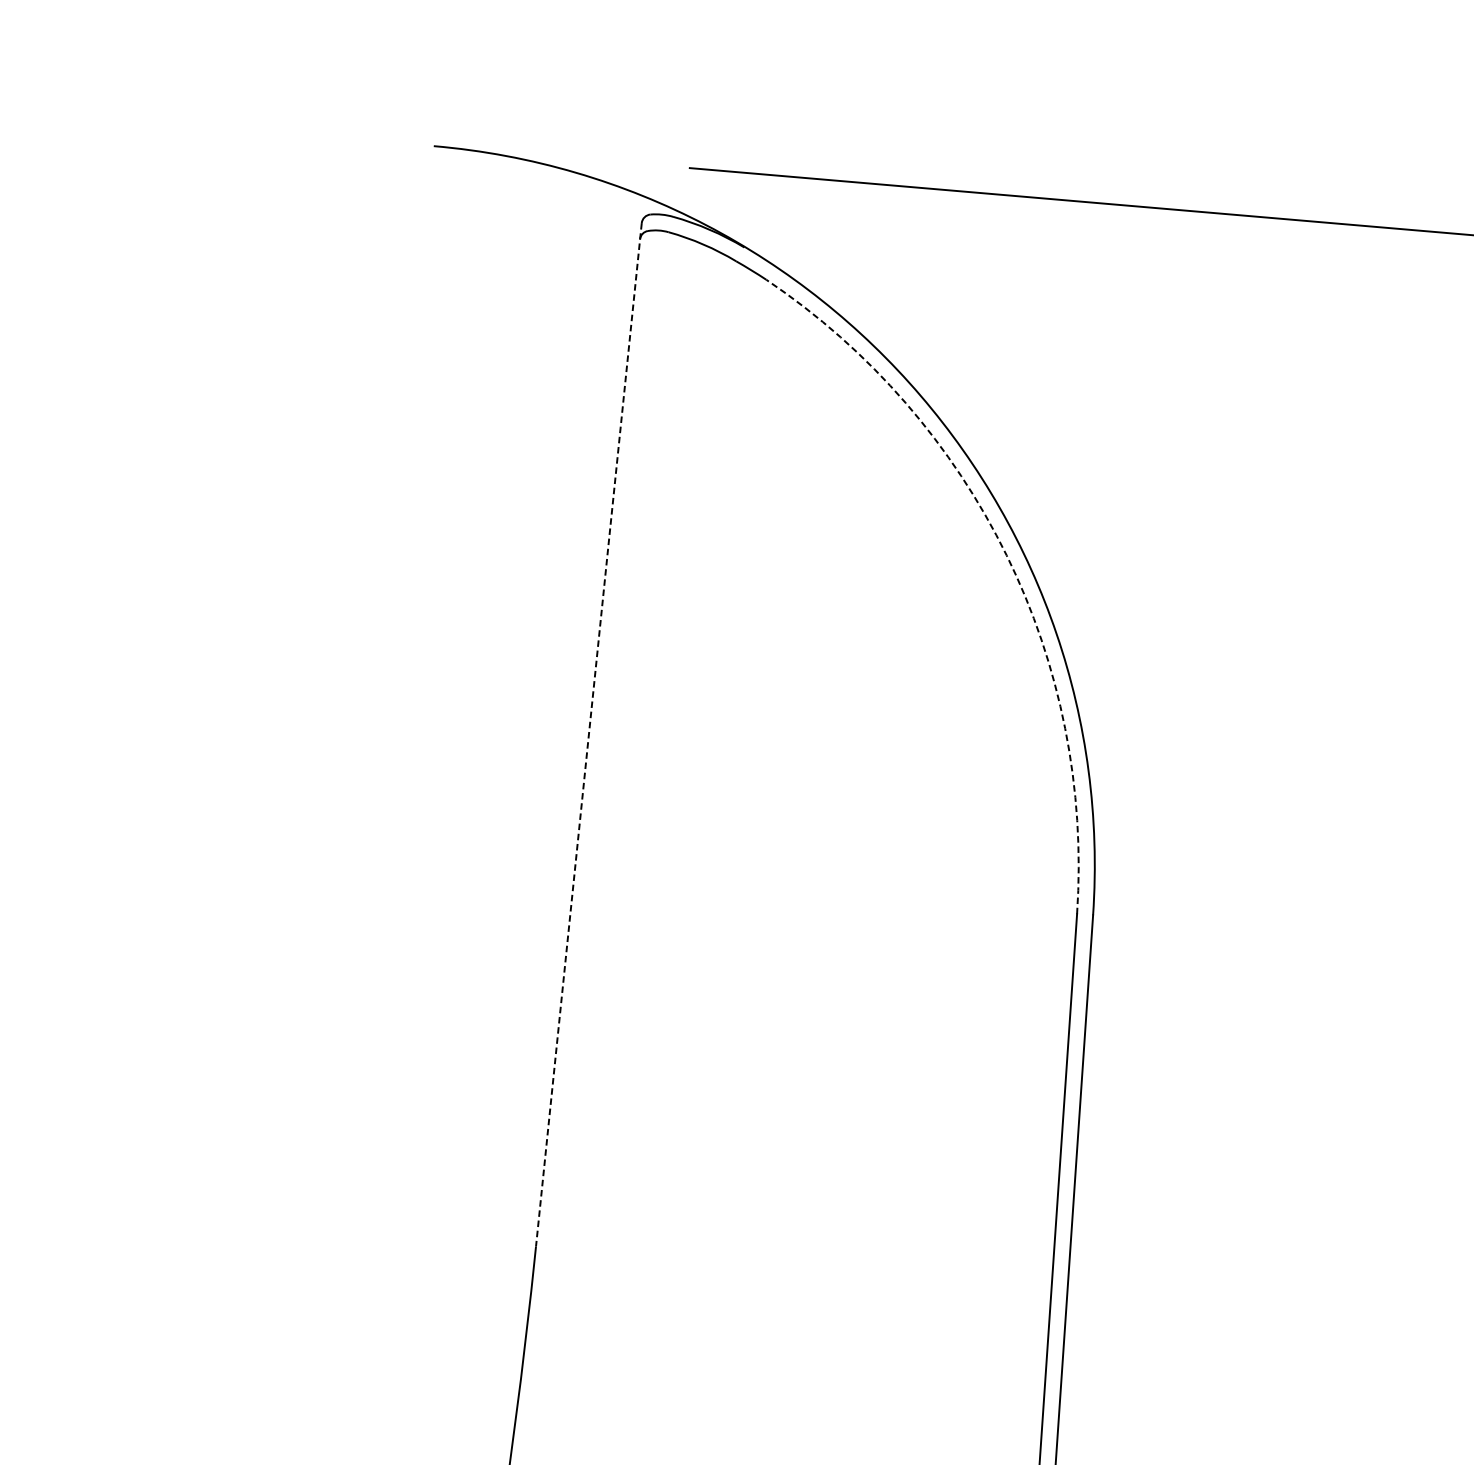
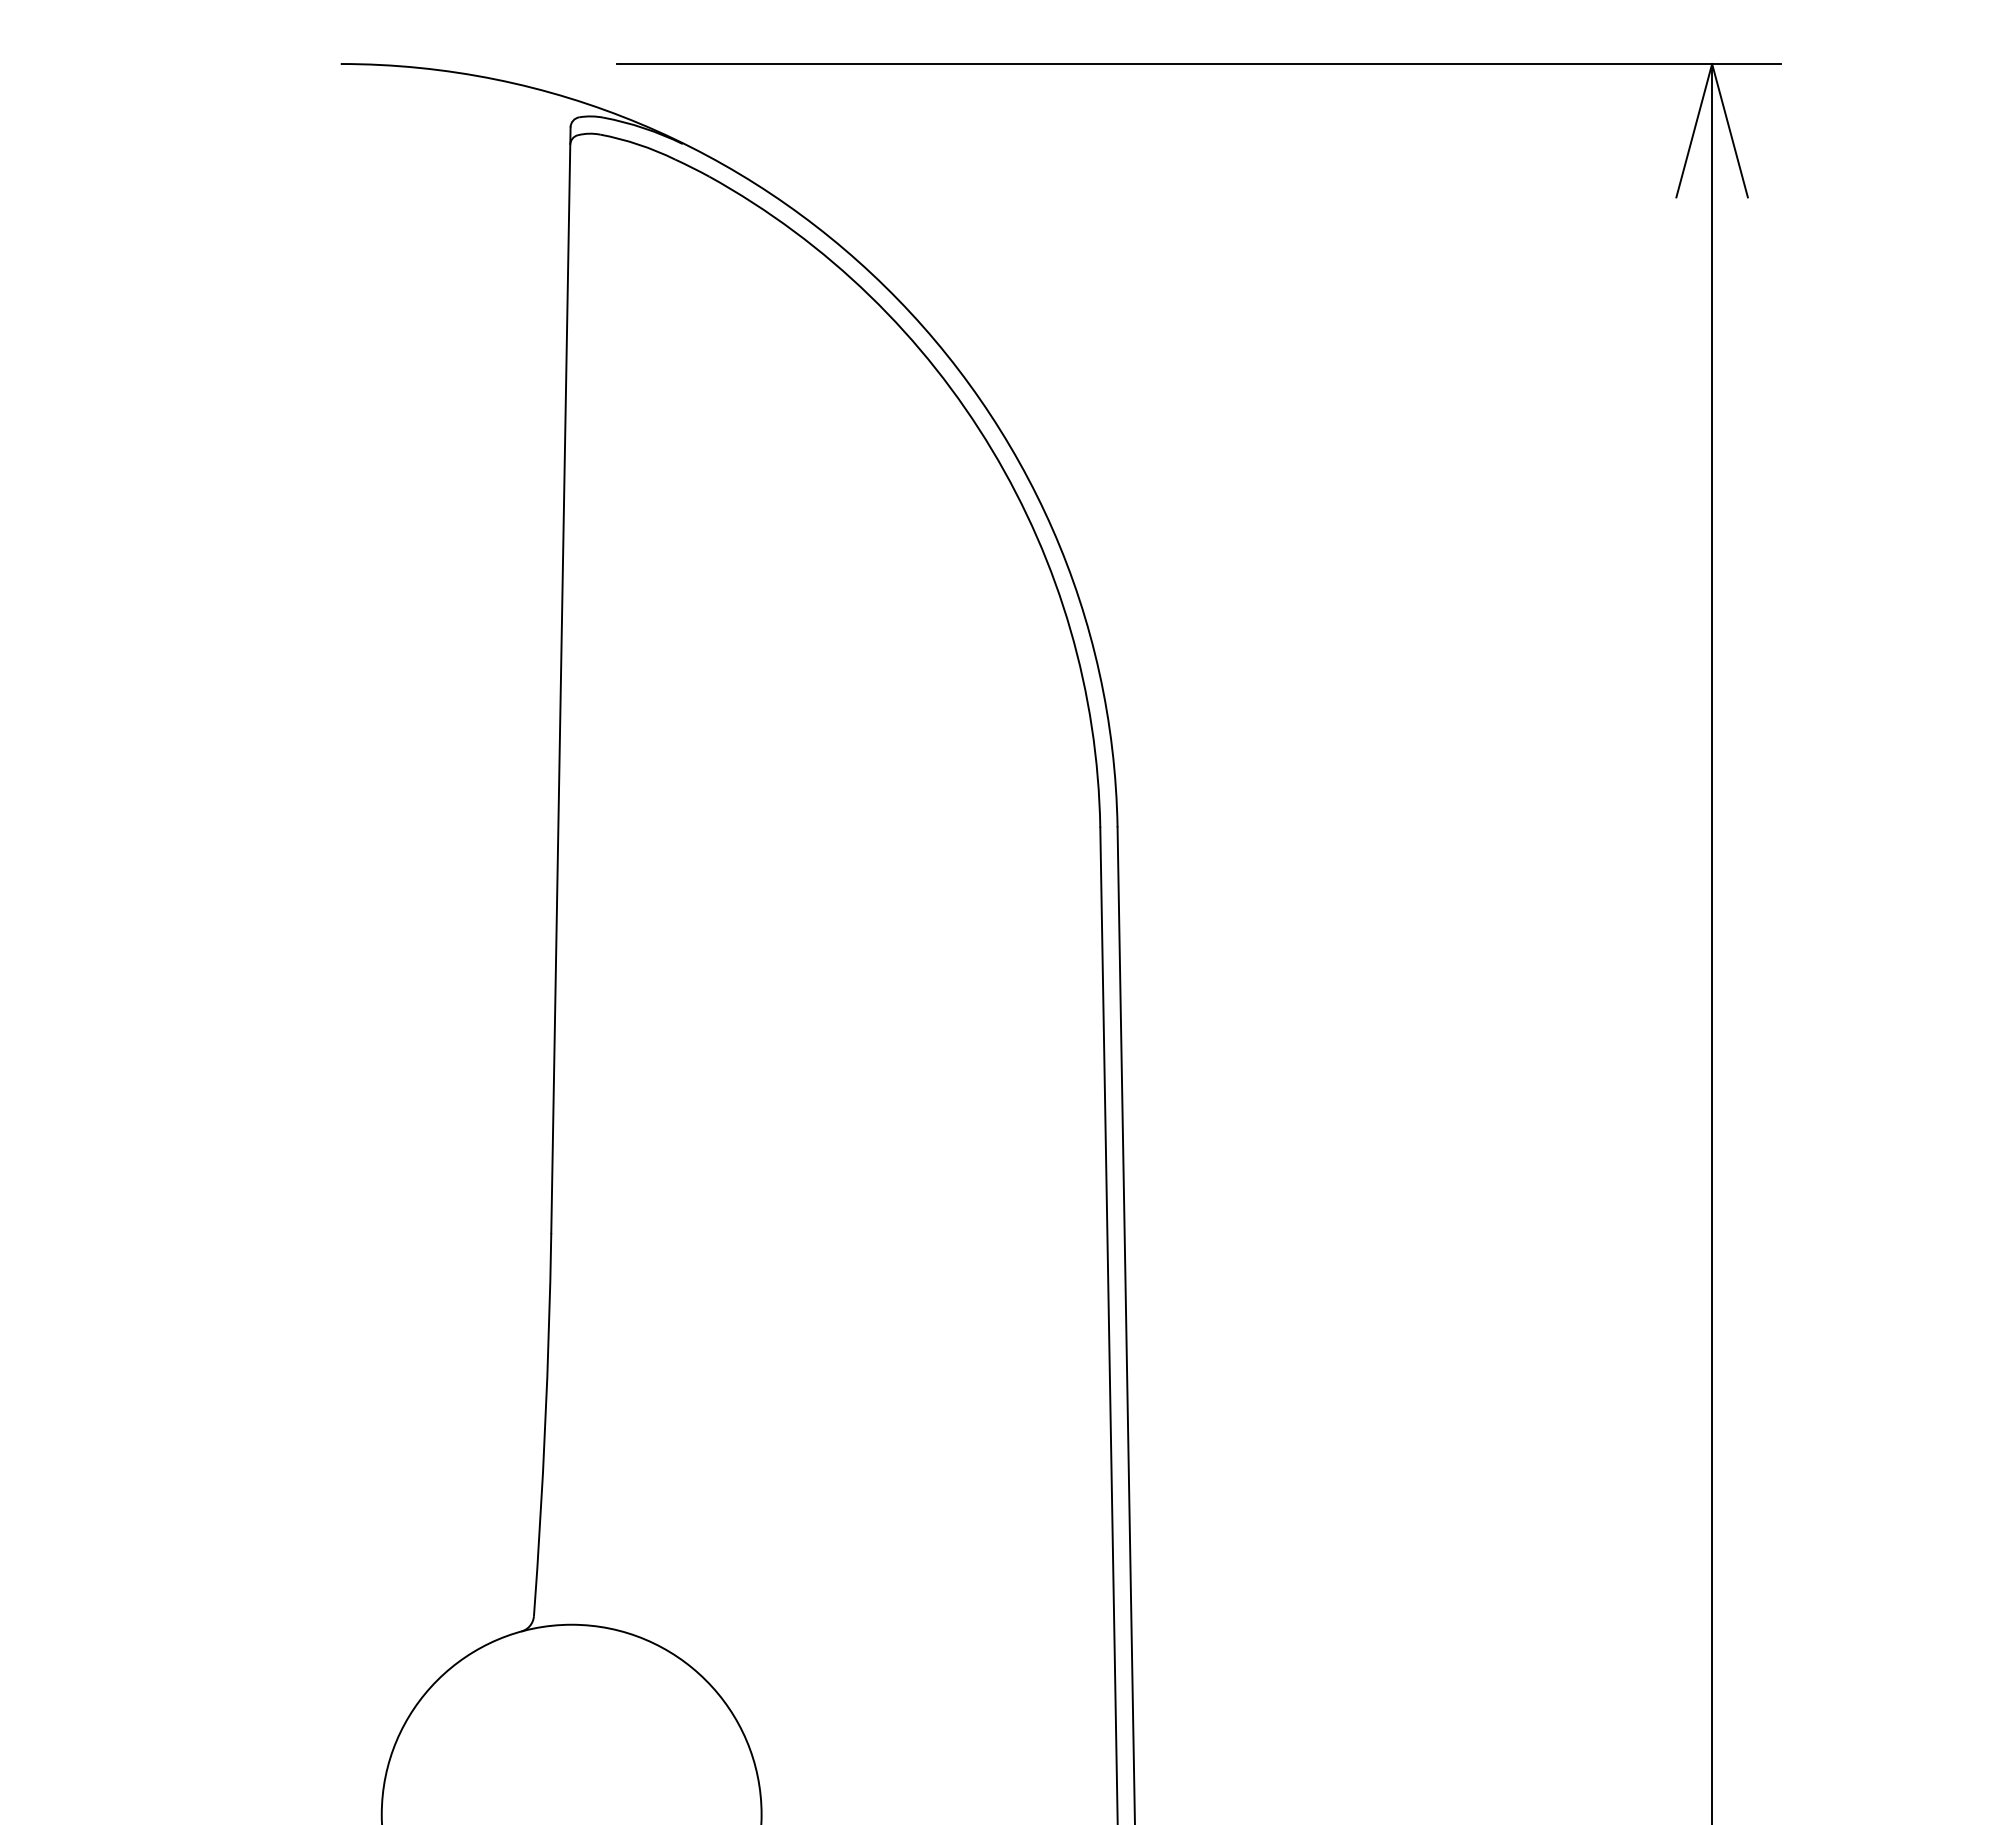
arc: (1006, 555) -> (991, 449), dashed -> solid
line: (588, 734) -> (560, 680), dashed -> solid

